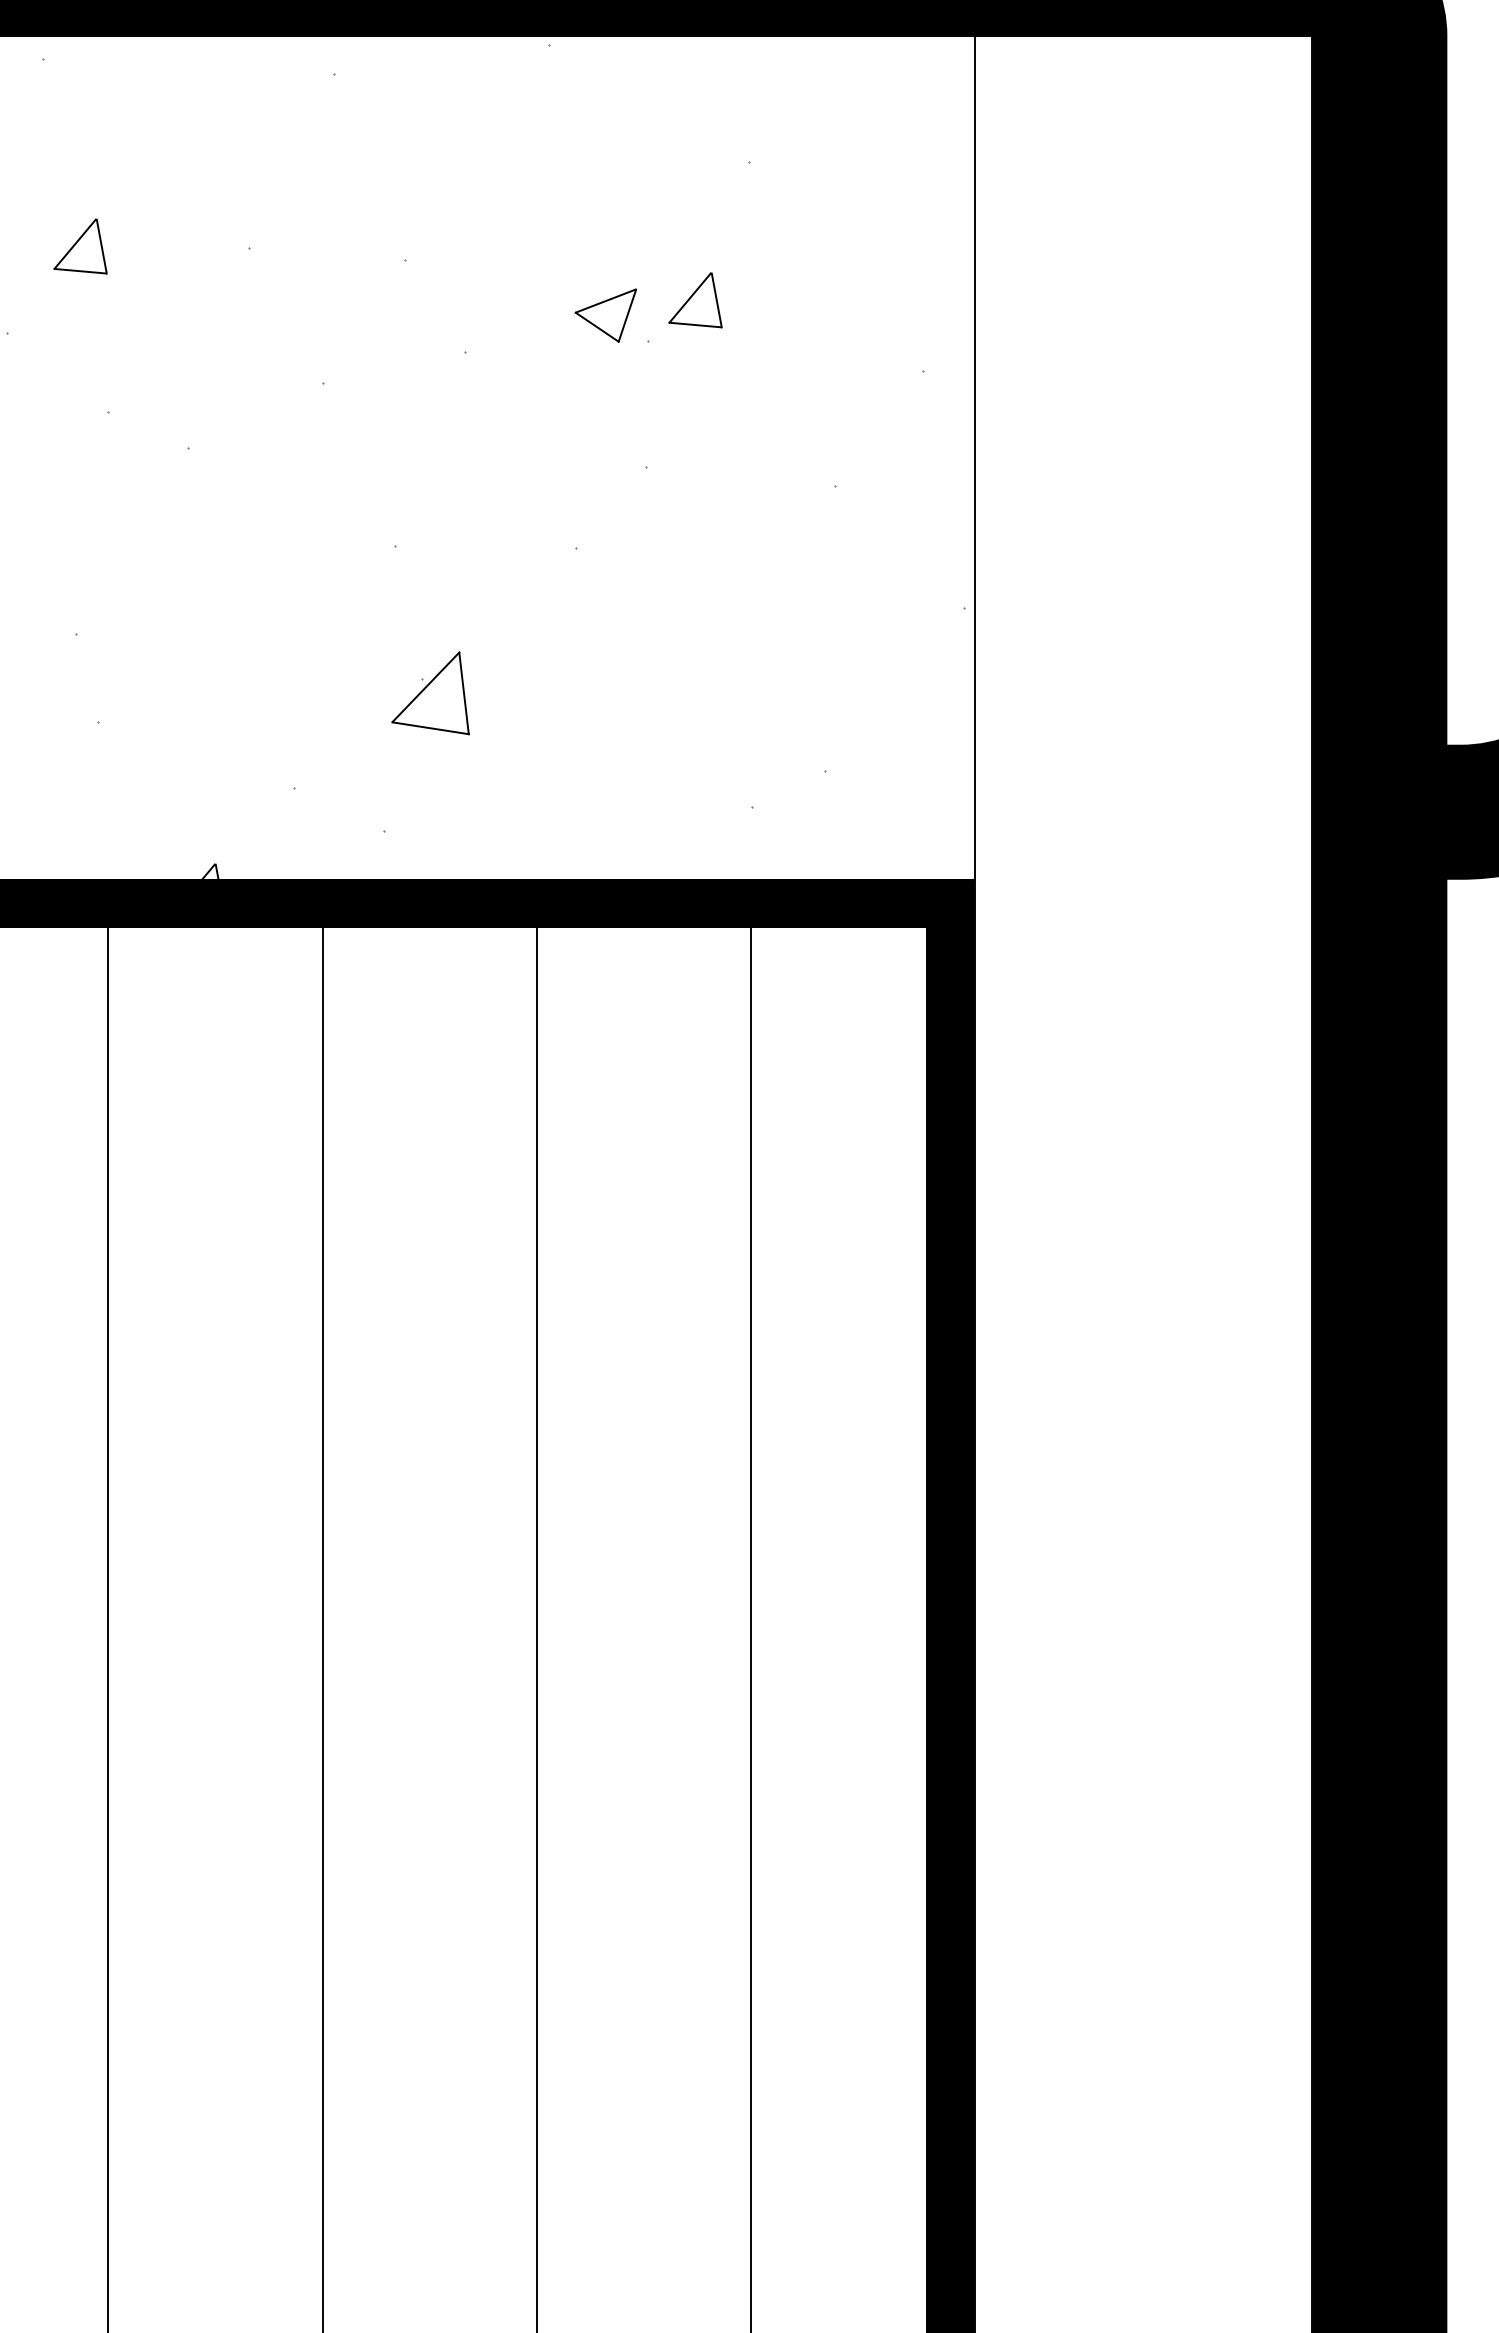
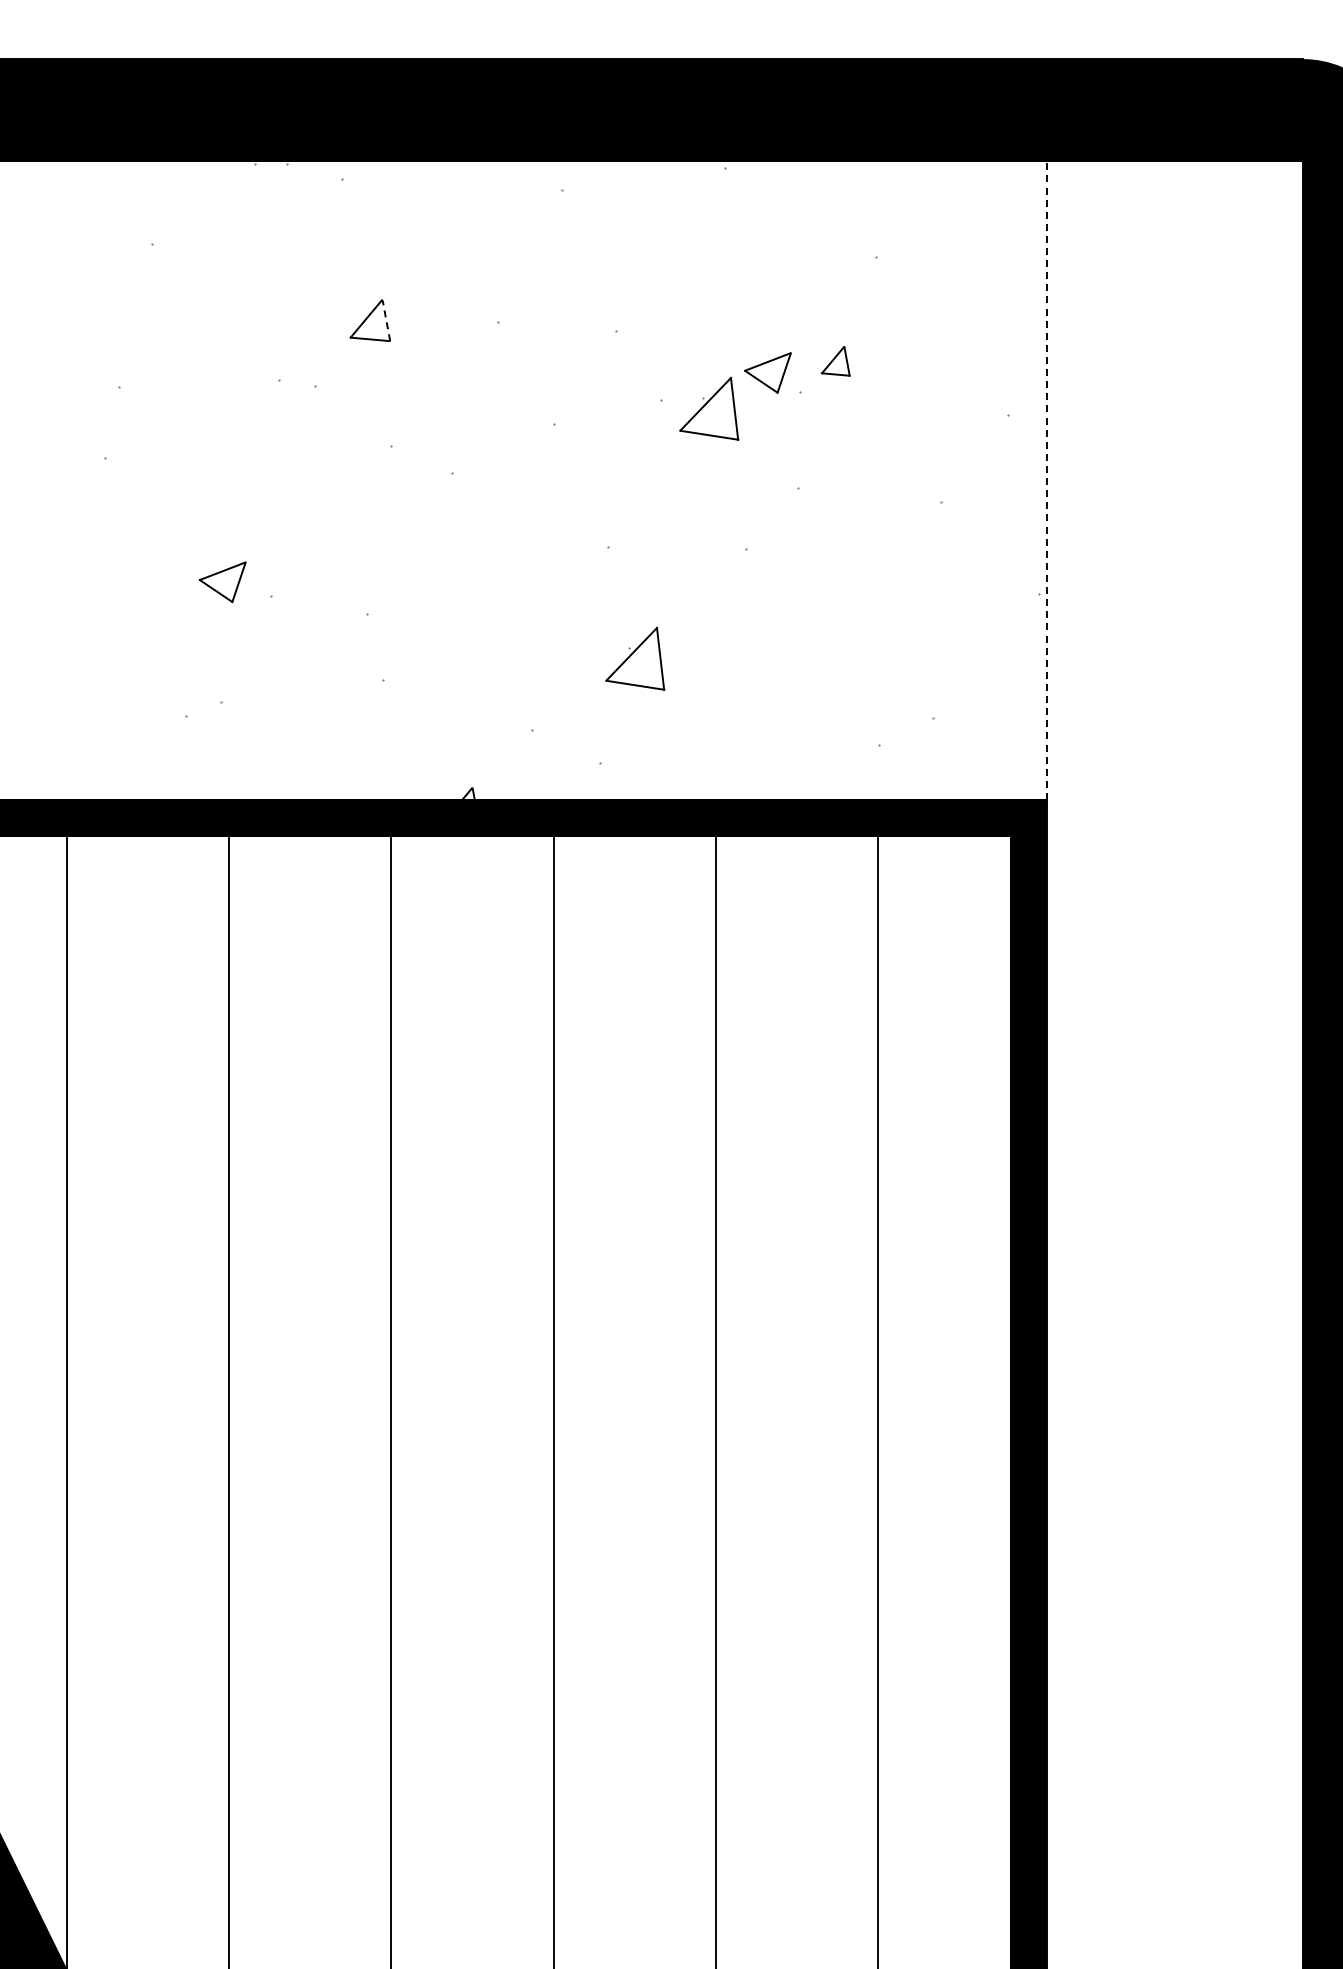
line: (101, 246) -> (386, 320), solid -> dashed
part: (695, 300) -> (835, 361), size x0.7
part: (528, 362) -> (709, 408), added
line: (975, 457) -> (1047, 480), solid -> dashed

